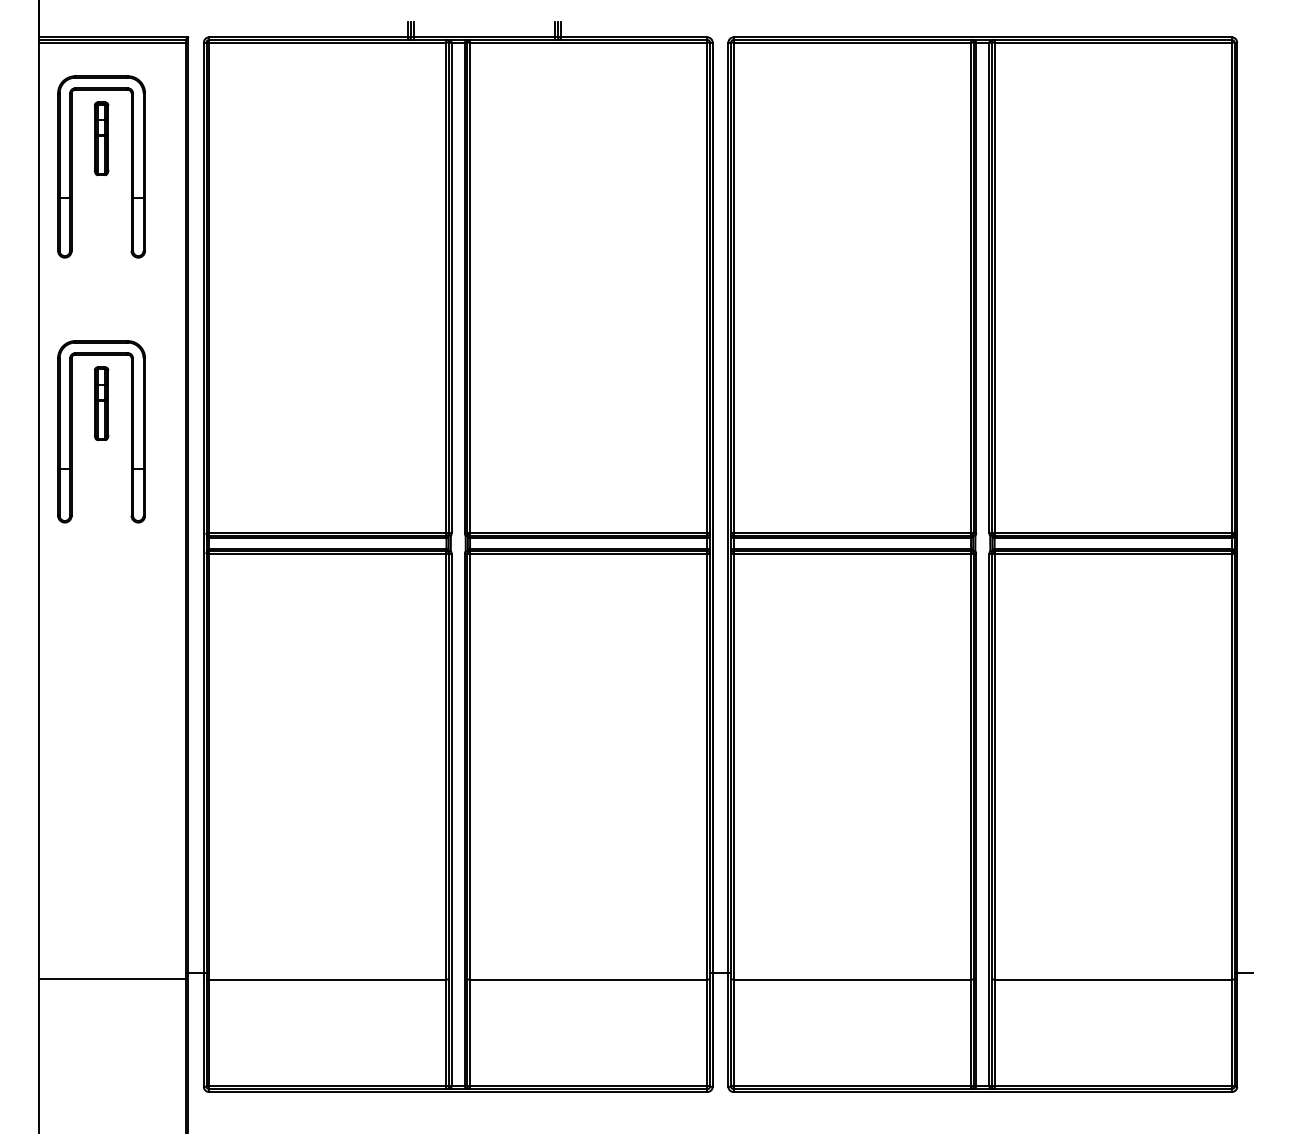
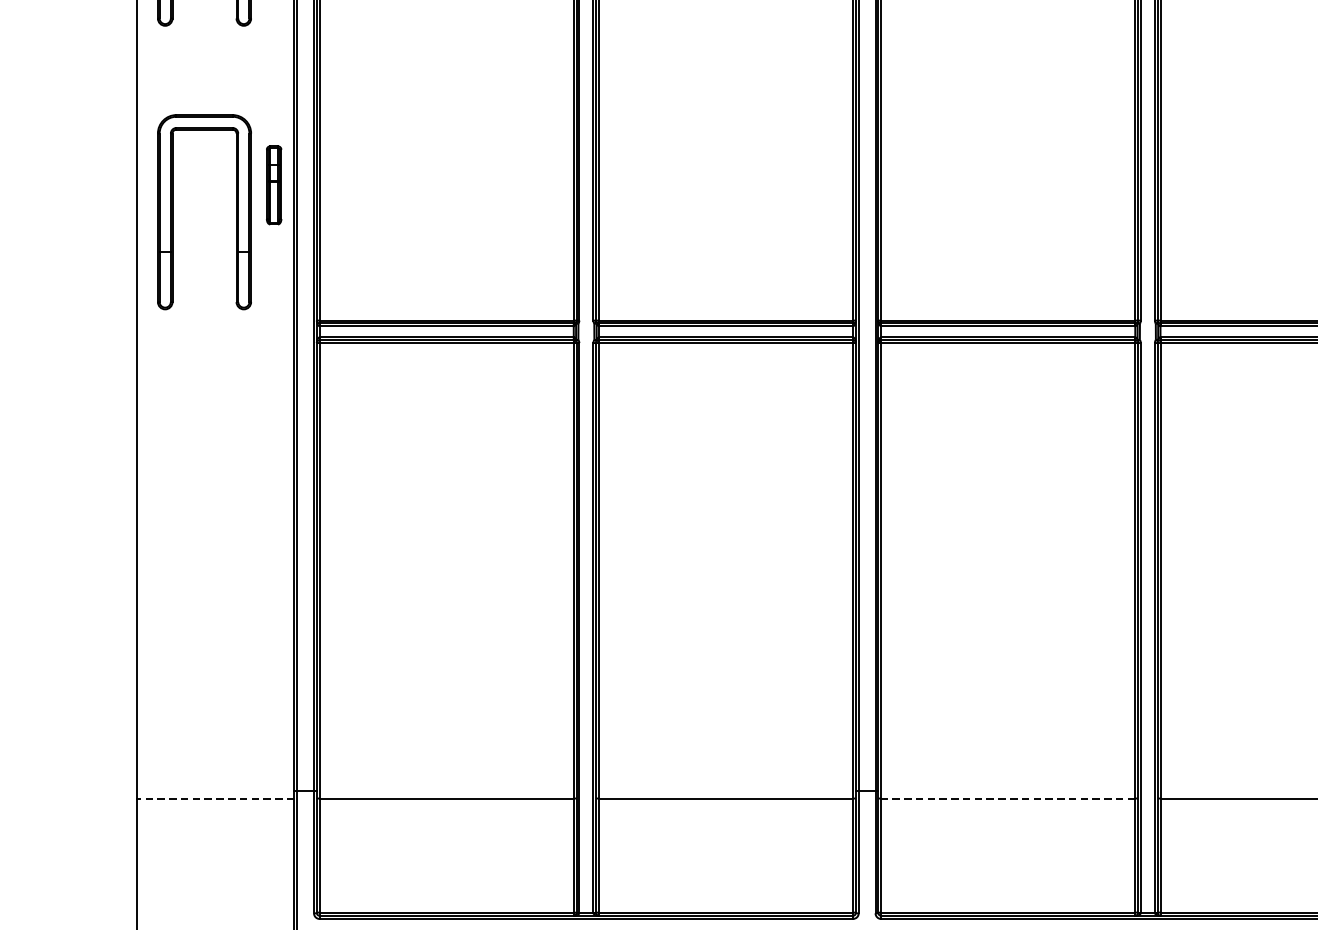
part: (101, 403) -> (274, 185), moved
line: (111, 979) -> (215, 798), solid -> dashed
line: (852, 979) -> (1008, 798), solid -> dashed

